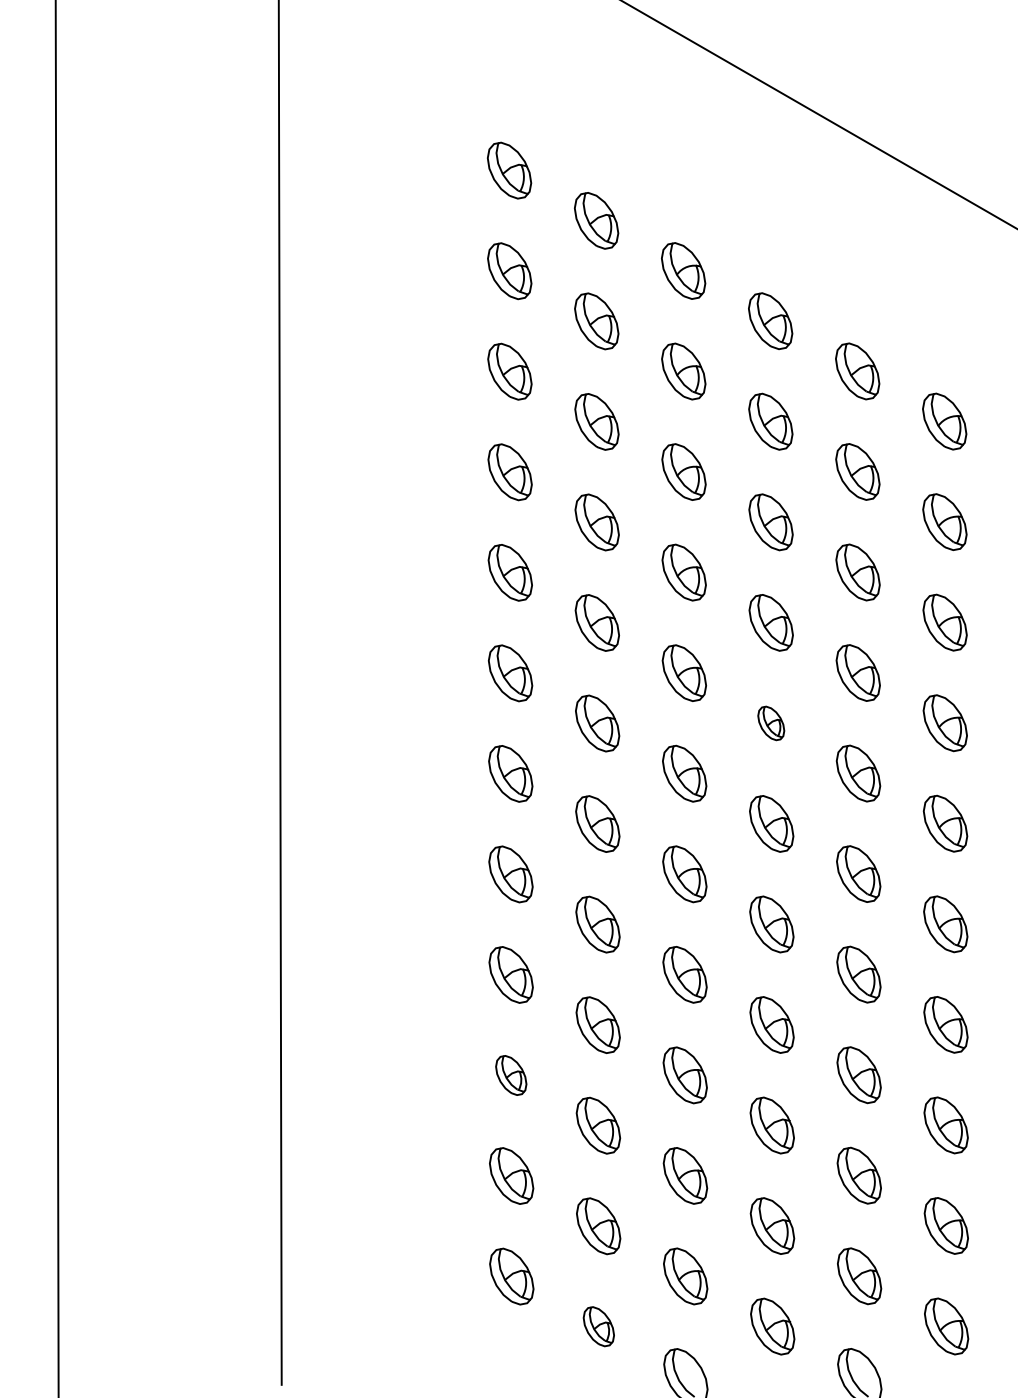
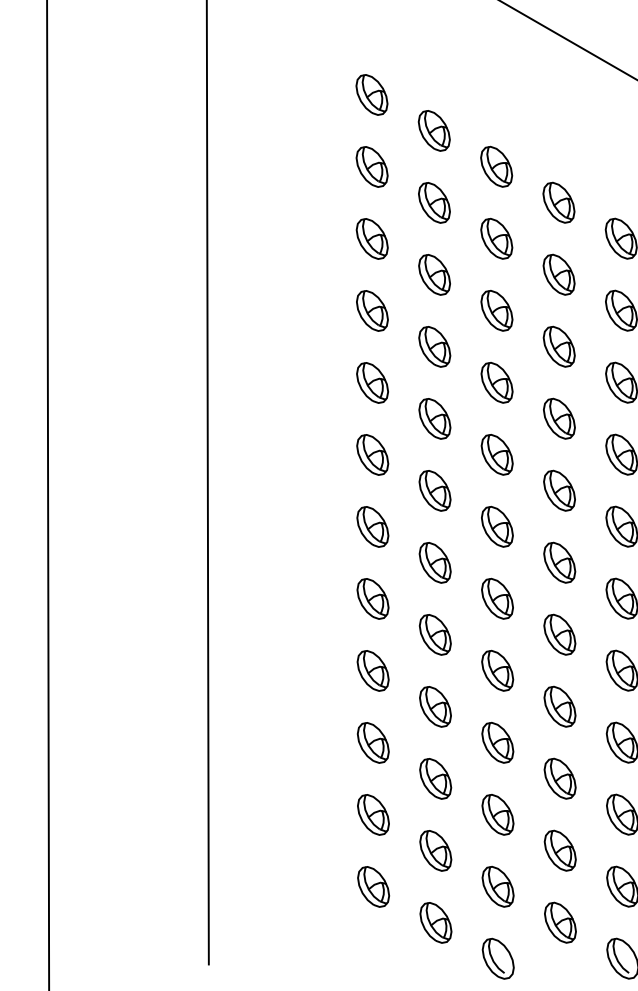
part: (770, 723) -> (558, 490), size x1.67
part: (510, 1075) -> (372, 742), size x1.43
part: (598, 1326) -> (435, 922), size x1.43

